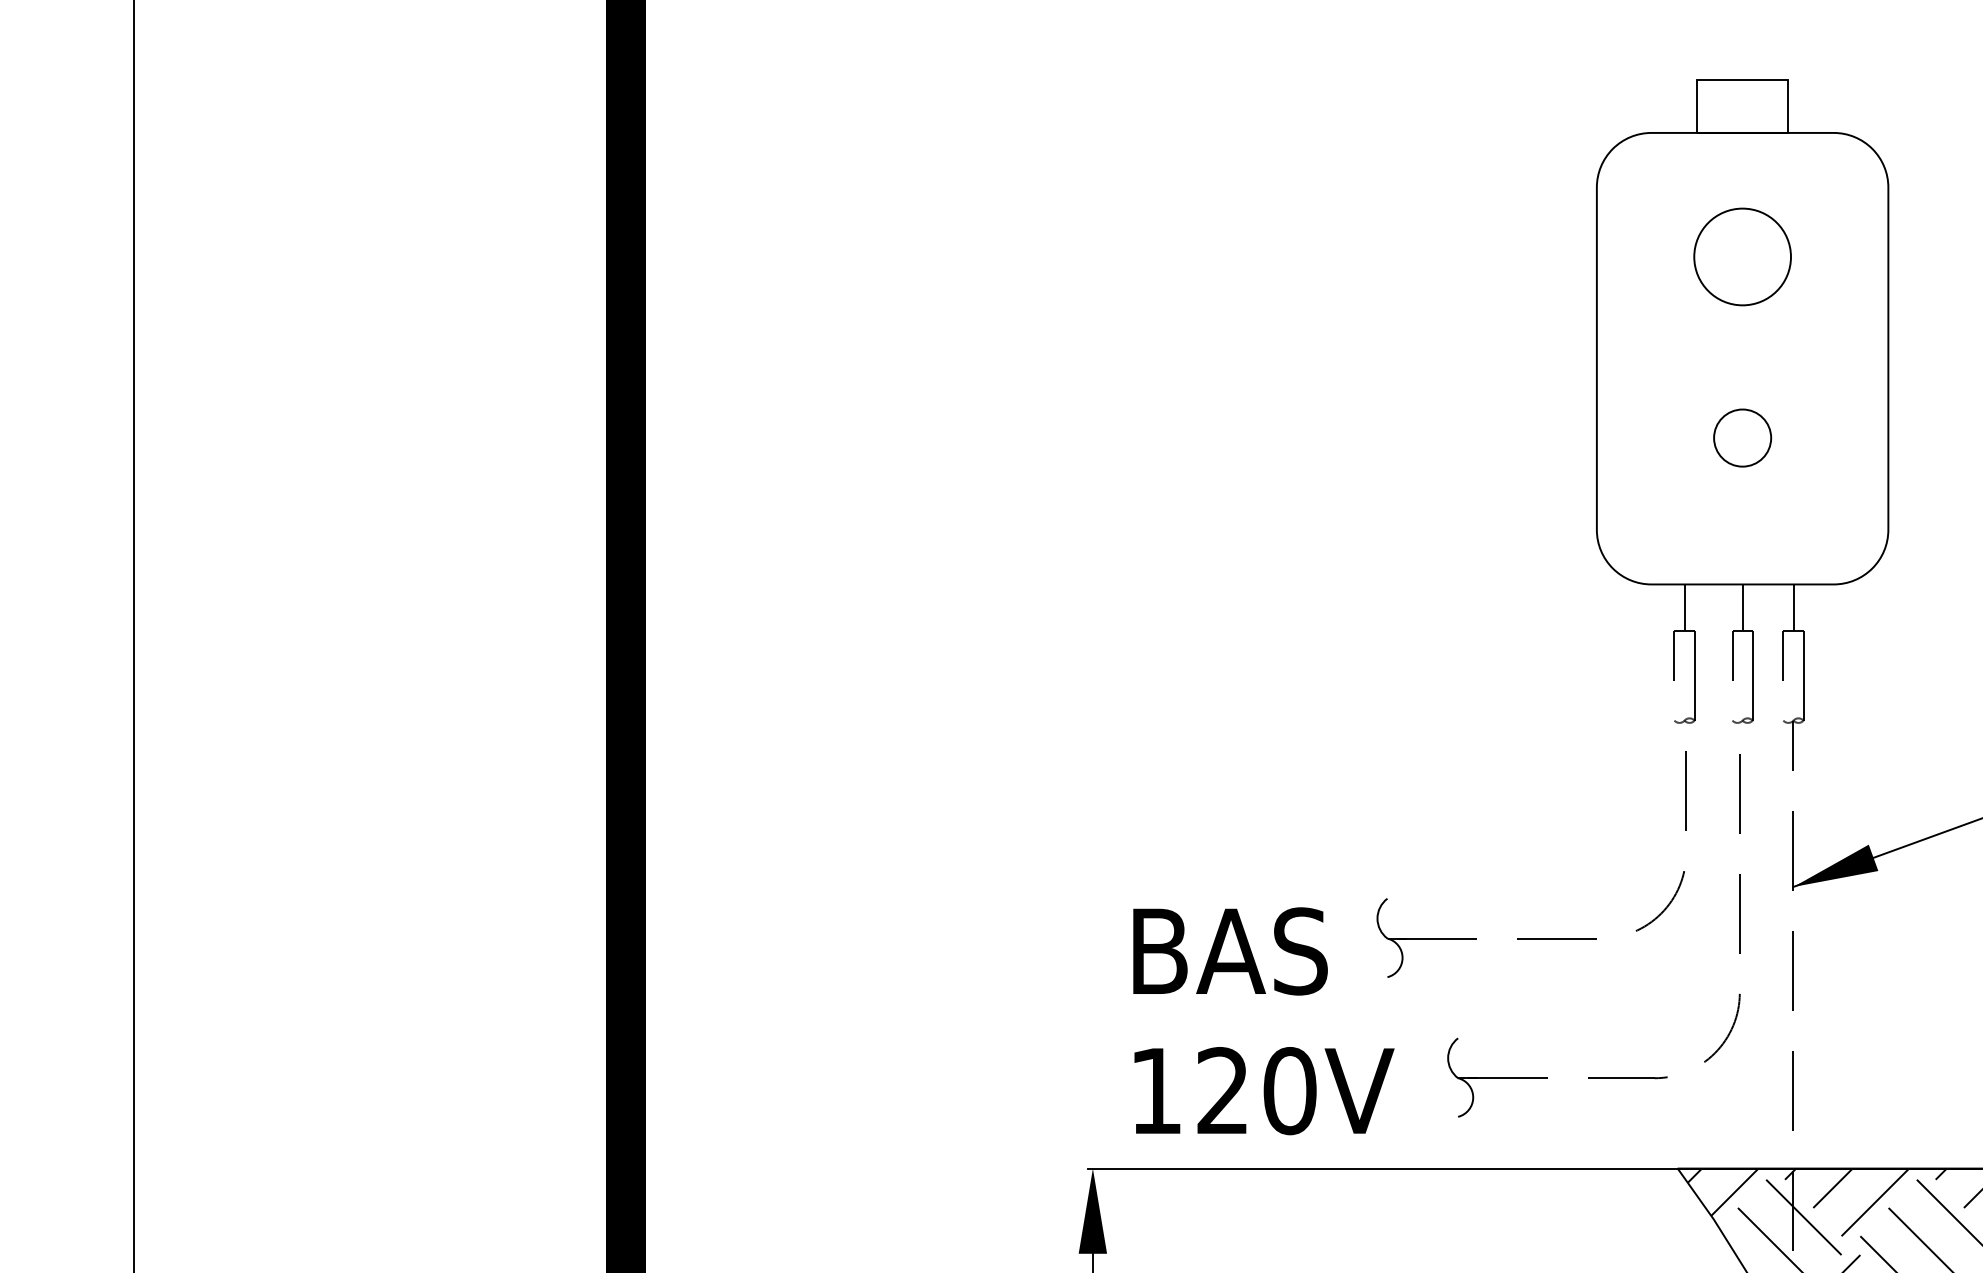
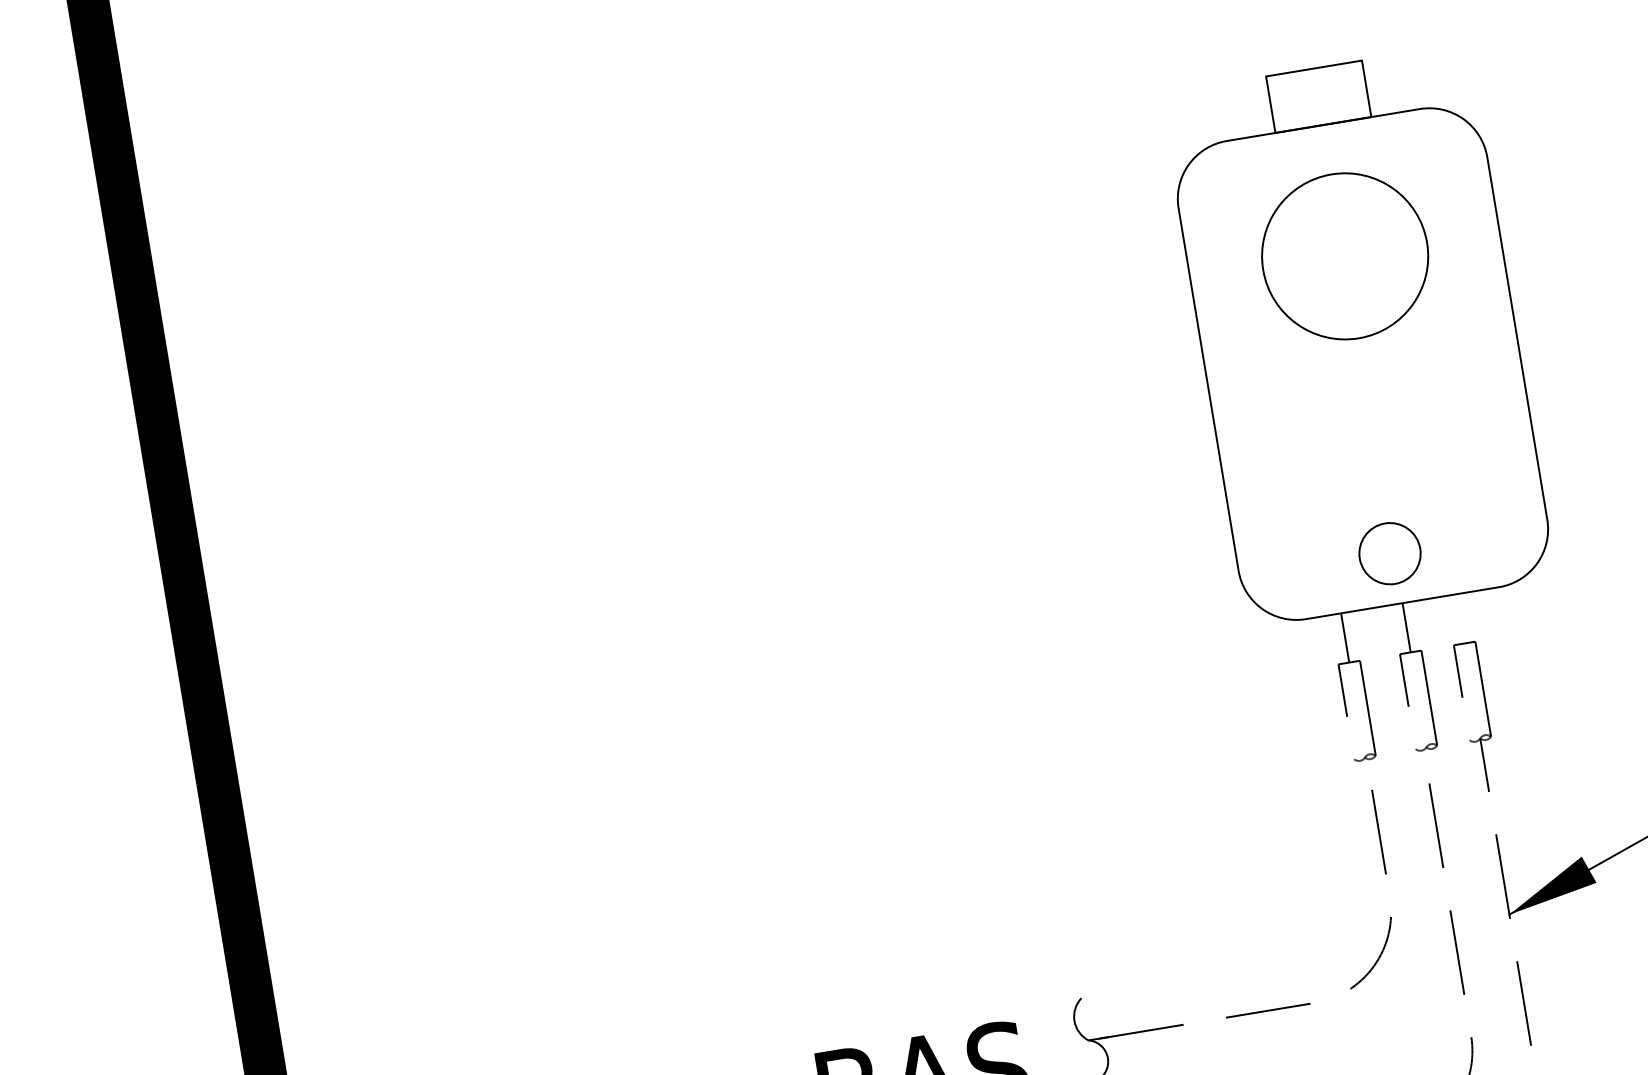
circle: (1742, 256) -> (1344, 255), size x1.6
circle: (1742, 437) -> (1389, 553), moved
line: (1793, 607) -> (1460, 618), removed

